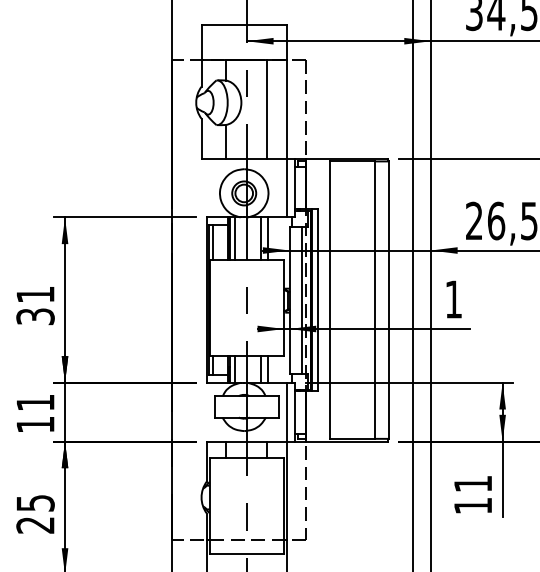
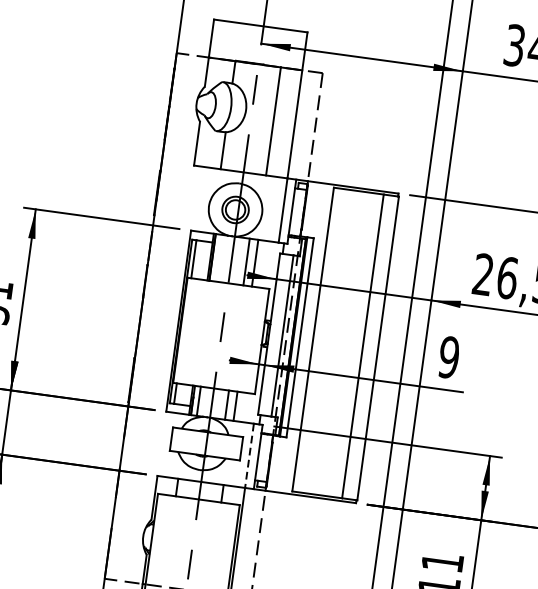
line: (234, 238) -> (218, 257), removed
text: (453, 299) -> (448, 357), 1 -> 9
line: (286, 412) -> (249, 456), solid -> dashed

